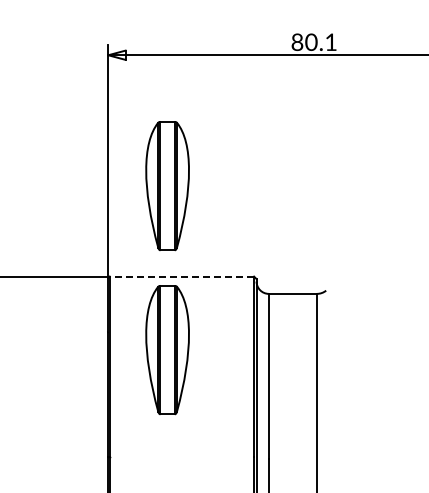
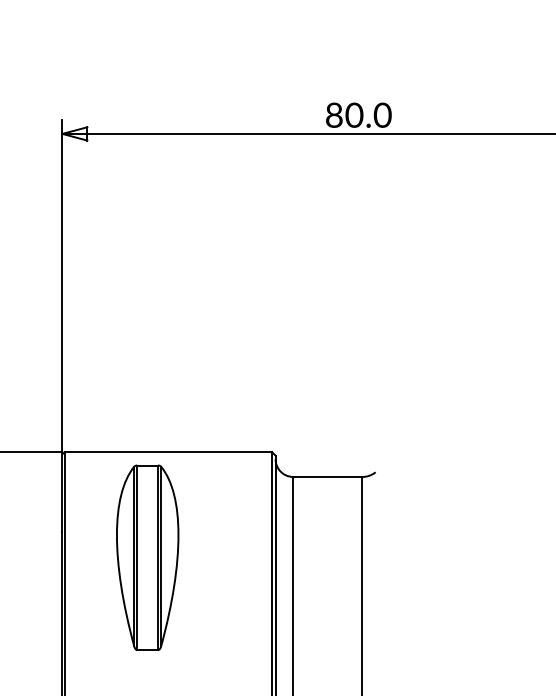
text: (331, 41) -> (383, 114), 80.1 -> 80.0
part: (167, 186) -> (147, 322), removed
line: (181, 276) -> (167, 451), dashed -> solid

